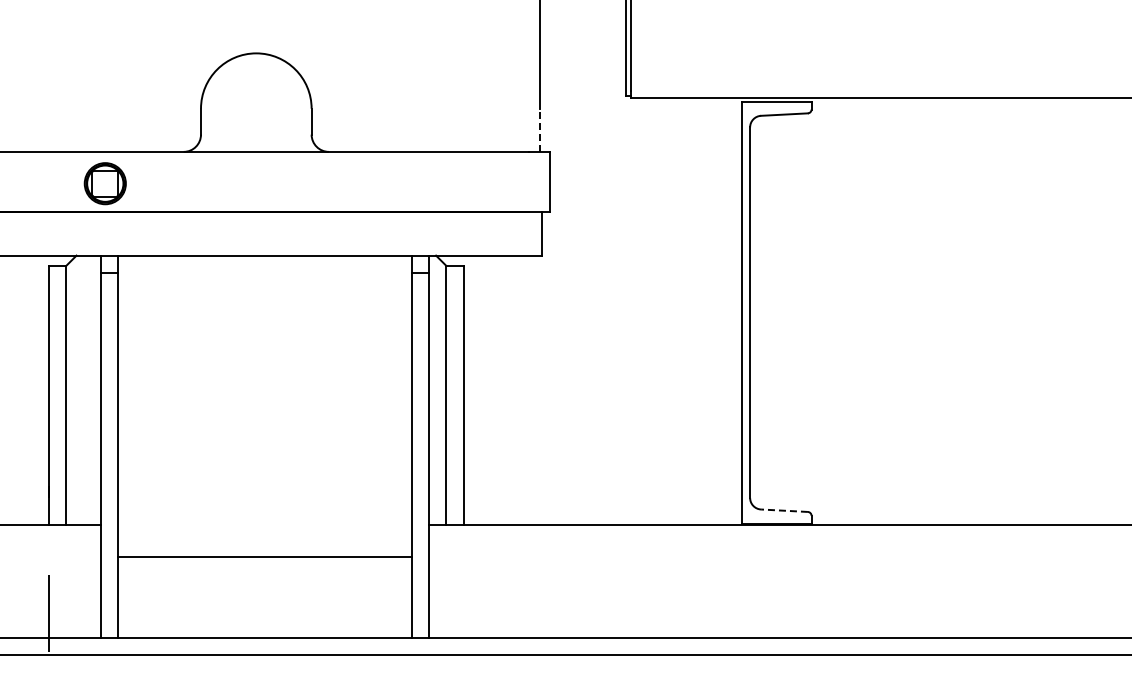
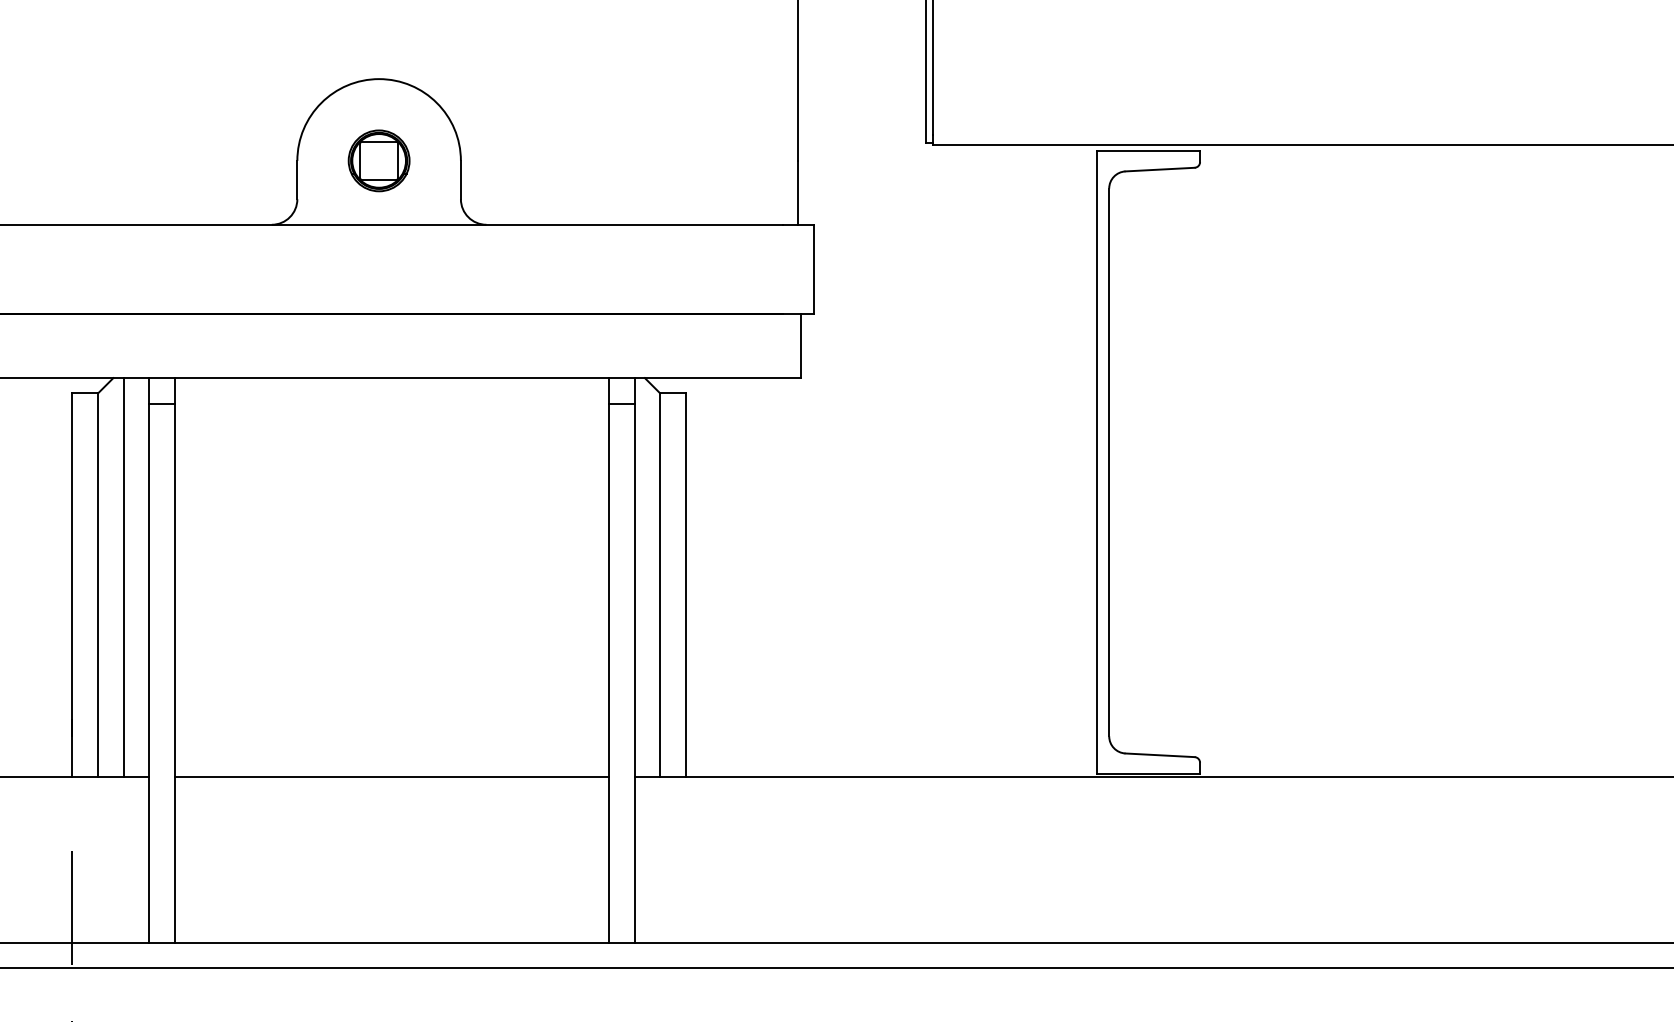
line: (539, 130) -> (797, 193), dashed -> solid
part: (104, 183) -> (377, 160), moved
line: (83, 390) -> (123, 577), added
line: (784, 510) -> (1160, 754), dashed -> solid
line: (264, 557) -> (391, 777), moved

